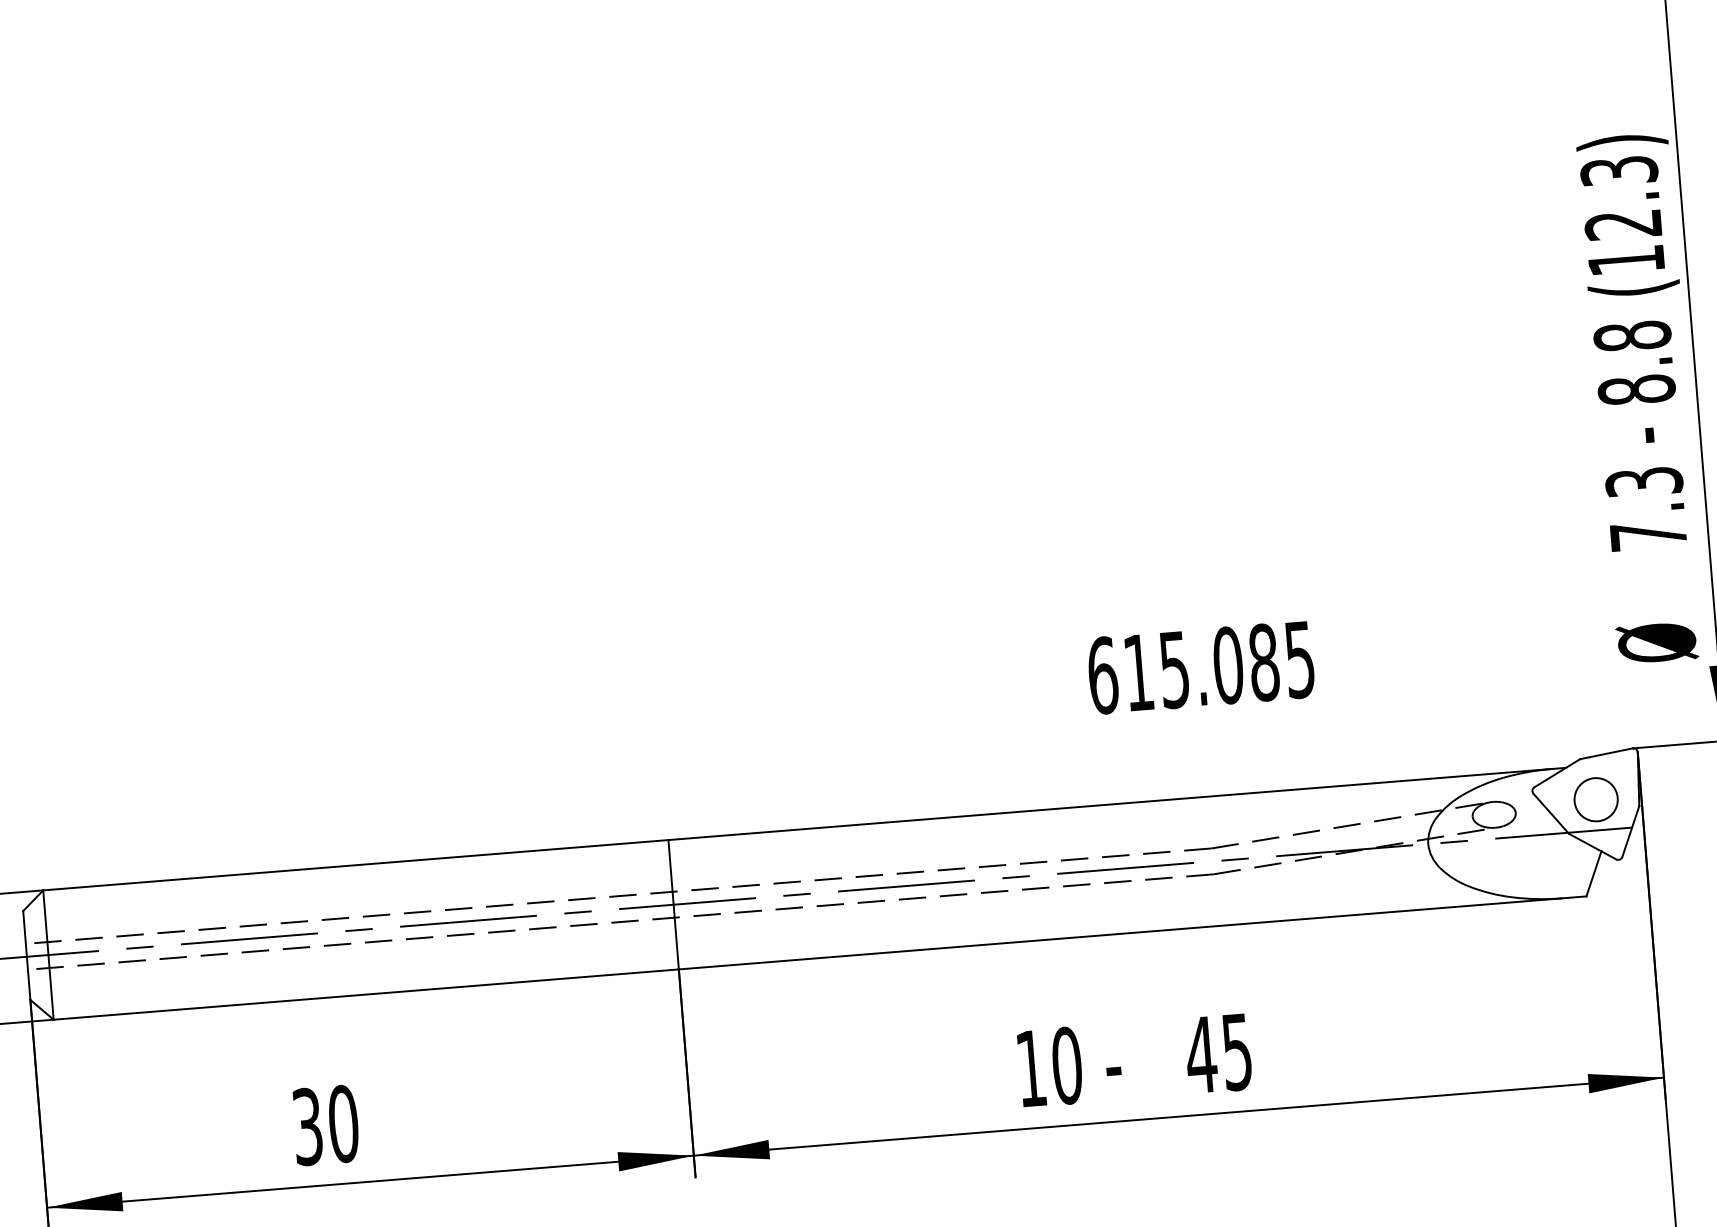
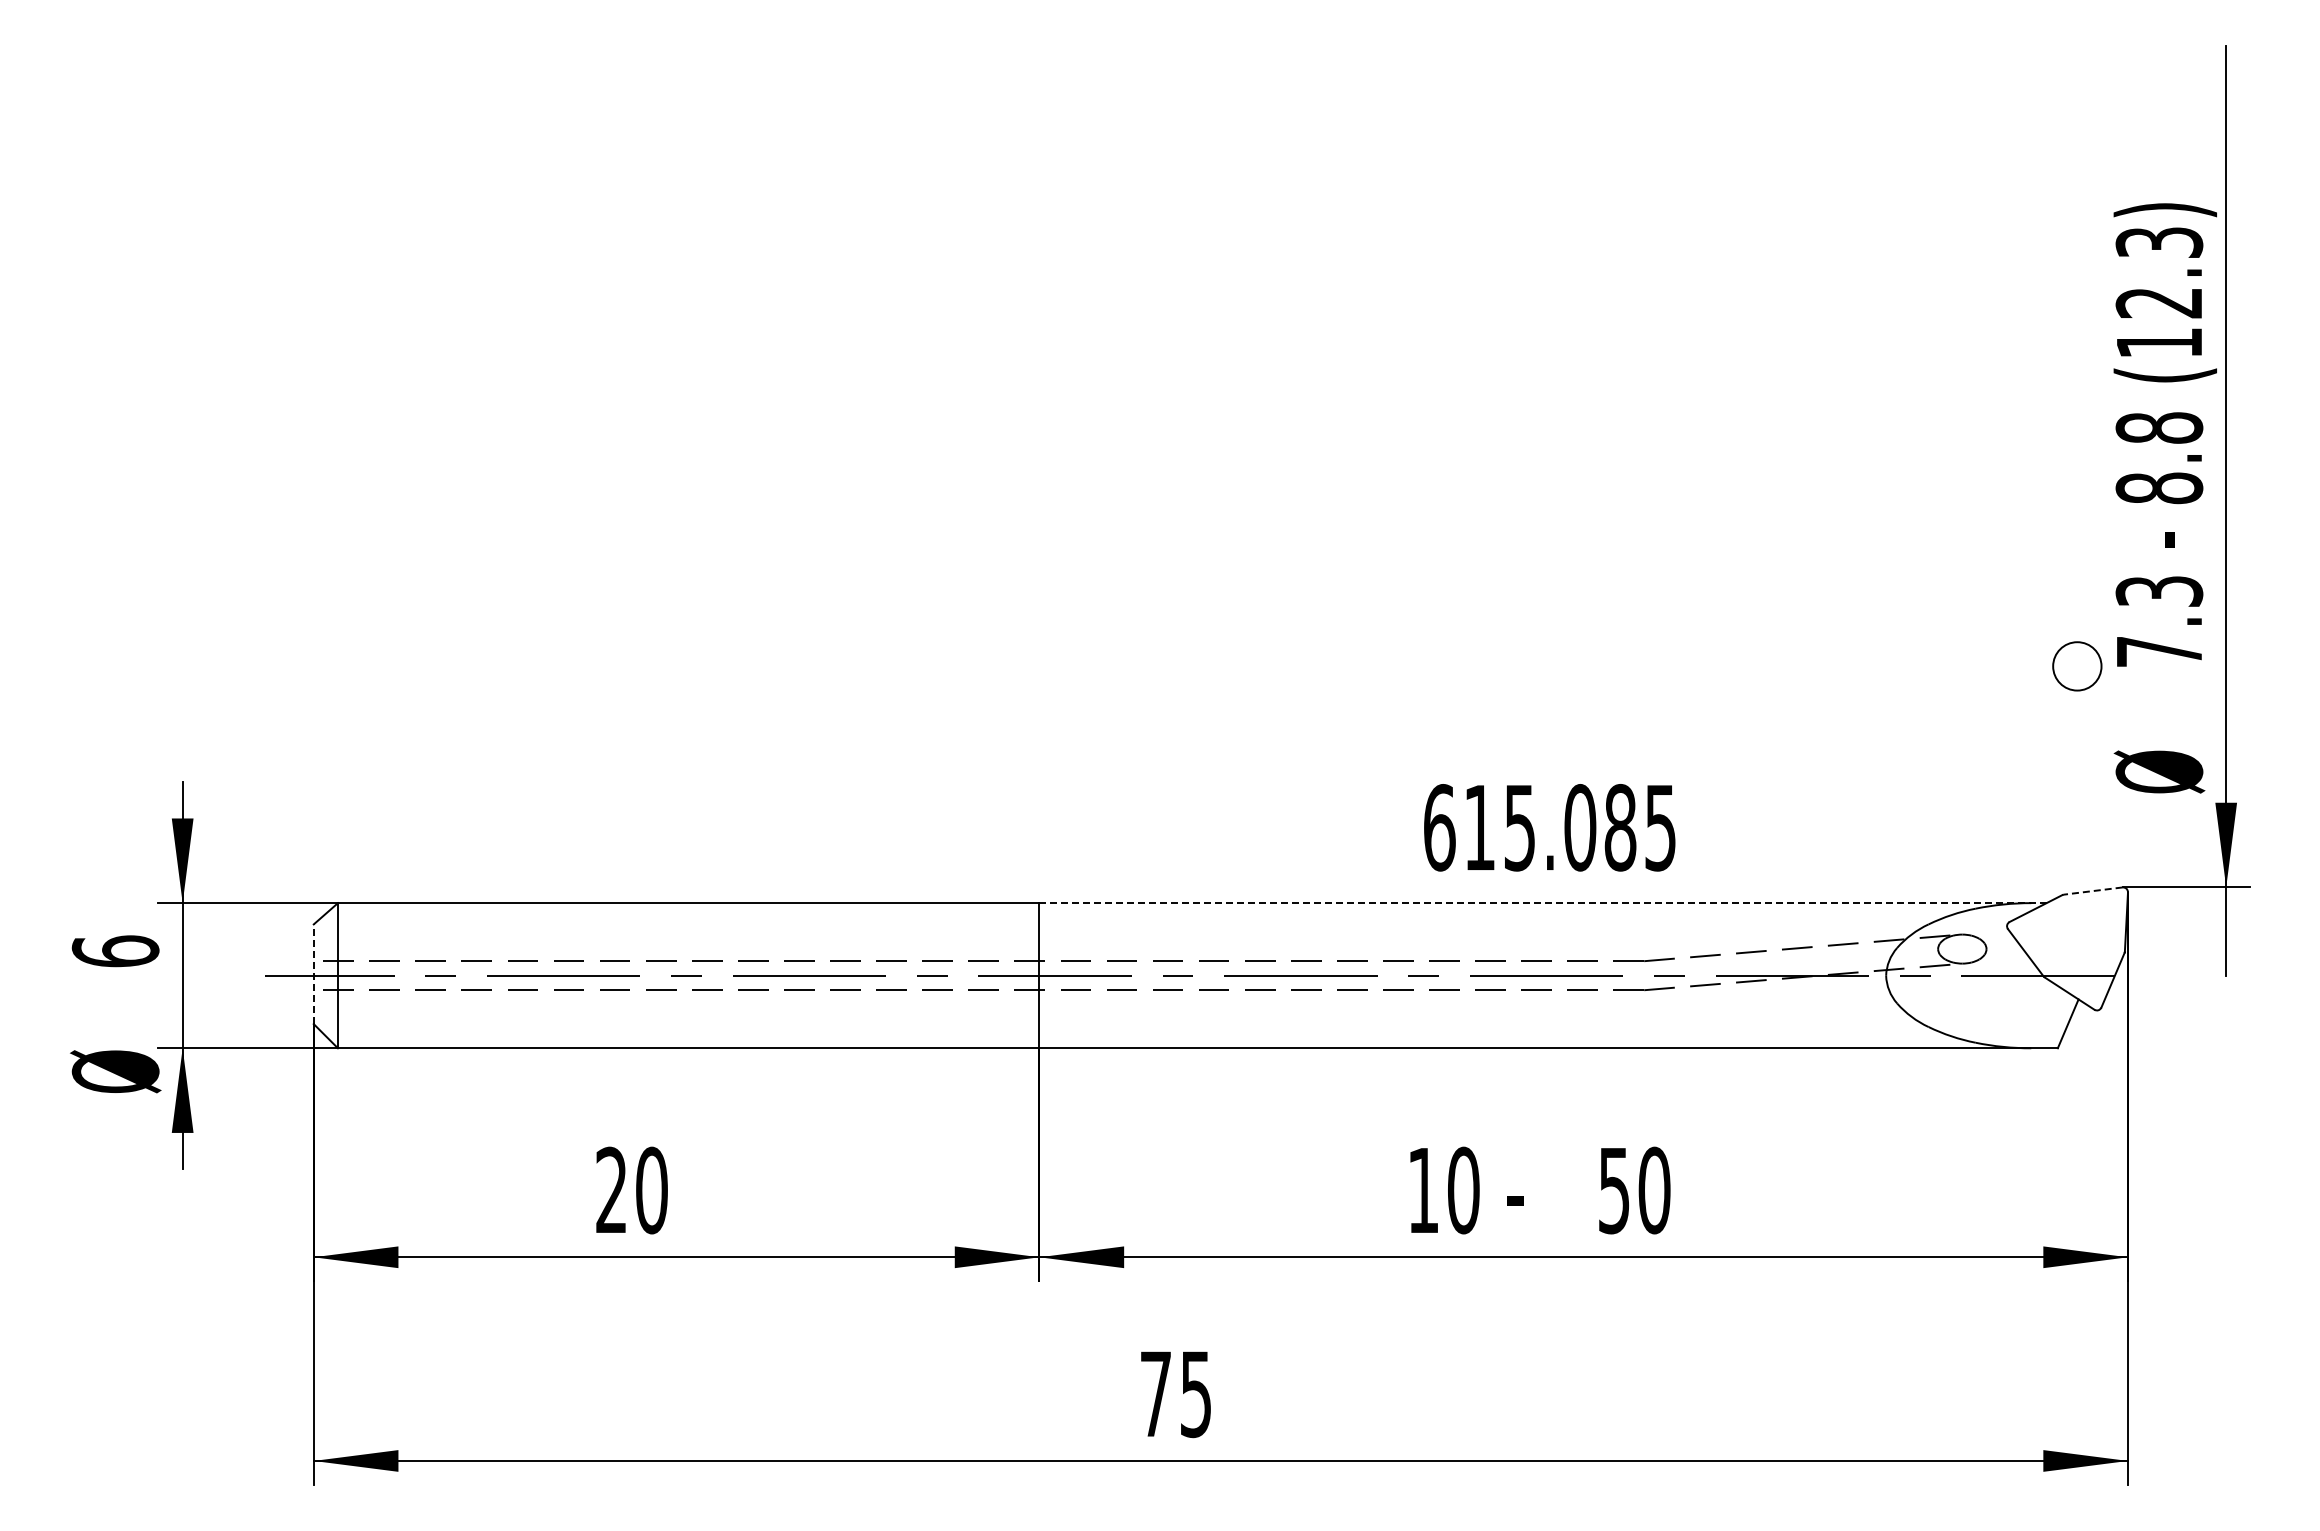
text: (1200, 667) -> (1549, 827), moved
line: (1606, 754) -> (2093, 891), solid -> dashed
circle: (1596, 799) -> (2077, 666), moved
line: (1117, 804) -> (1543, 903), solid -> dashed
line: (26, 955) -> (313, 974), solid -> dashed
text: (1218, 1053) -> (1633, 1190), 45 -> 50
text: (307, 1126) -> (611, 1190), 30 -> 20

